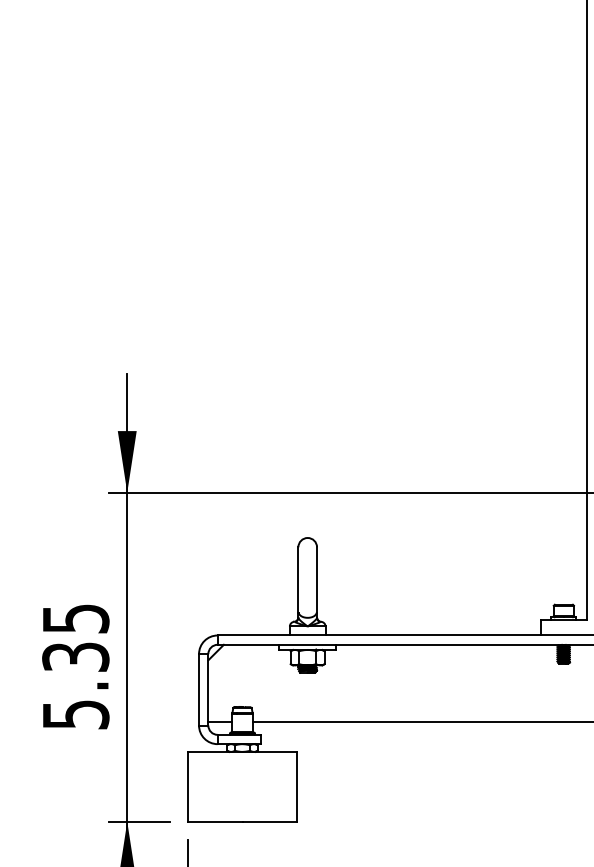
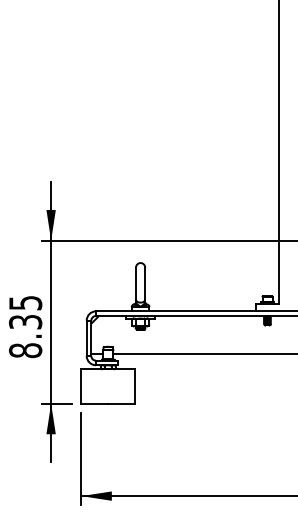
text: (75, 714) -> (25, 350), 5.35 -> 8.35

